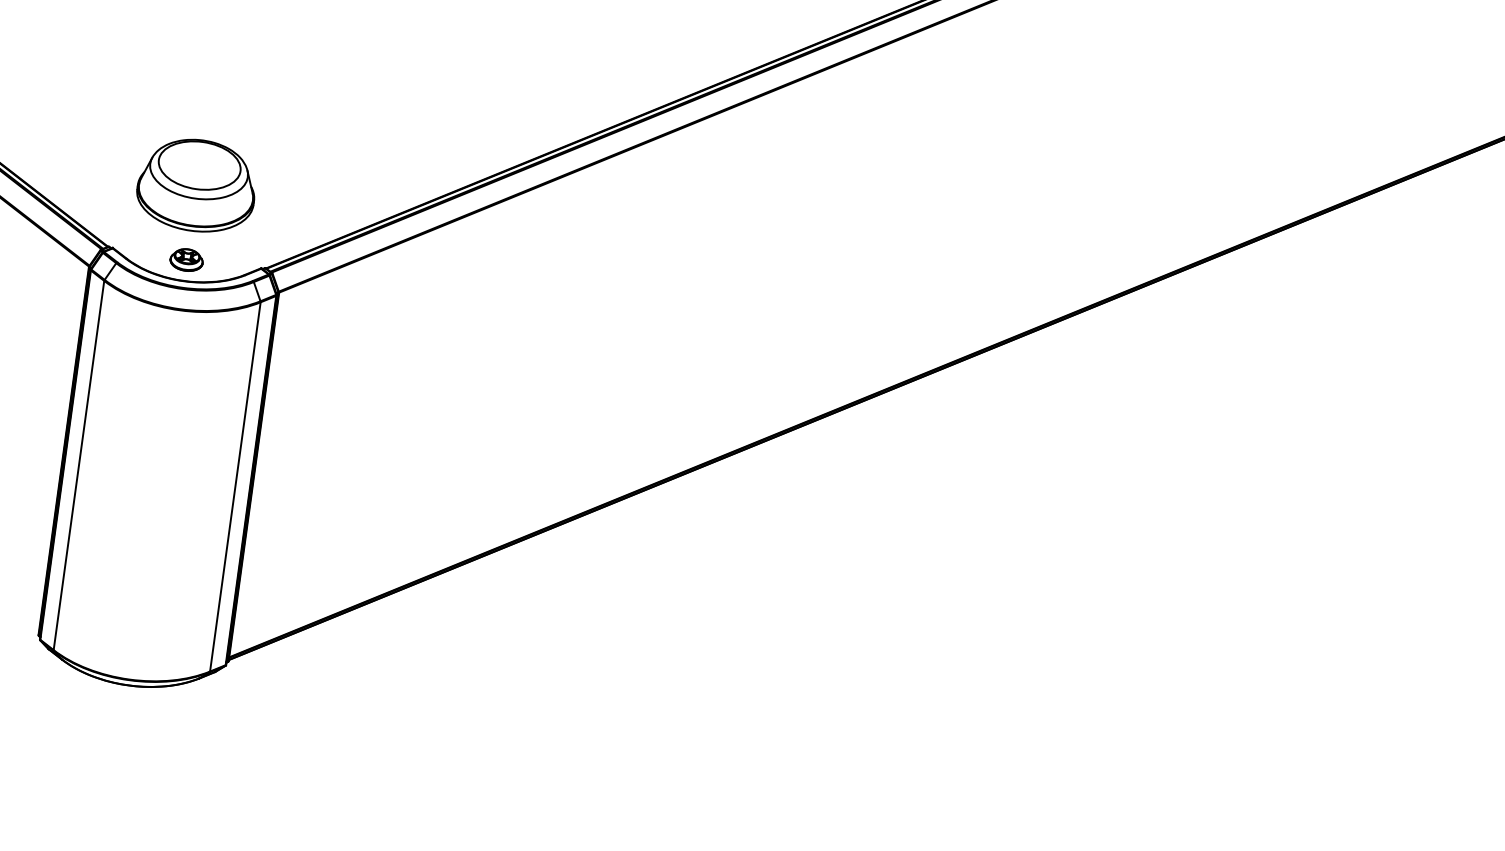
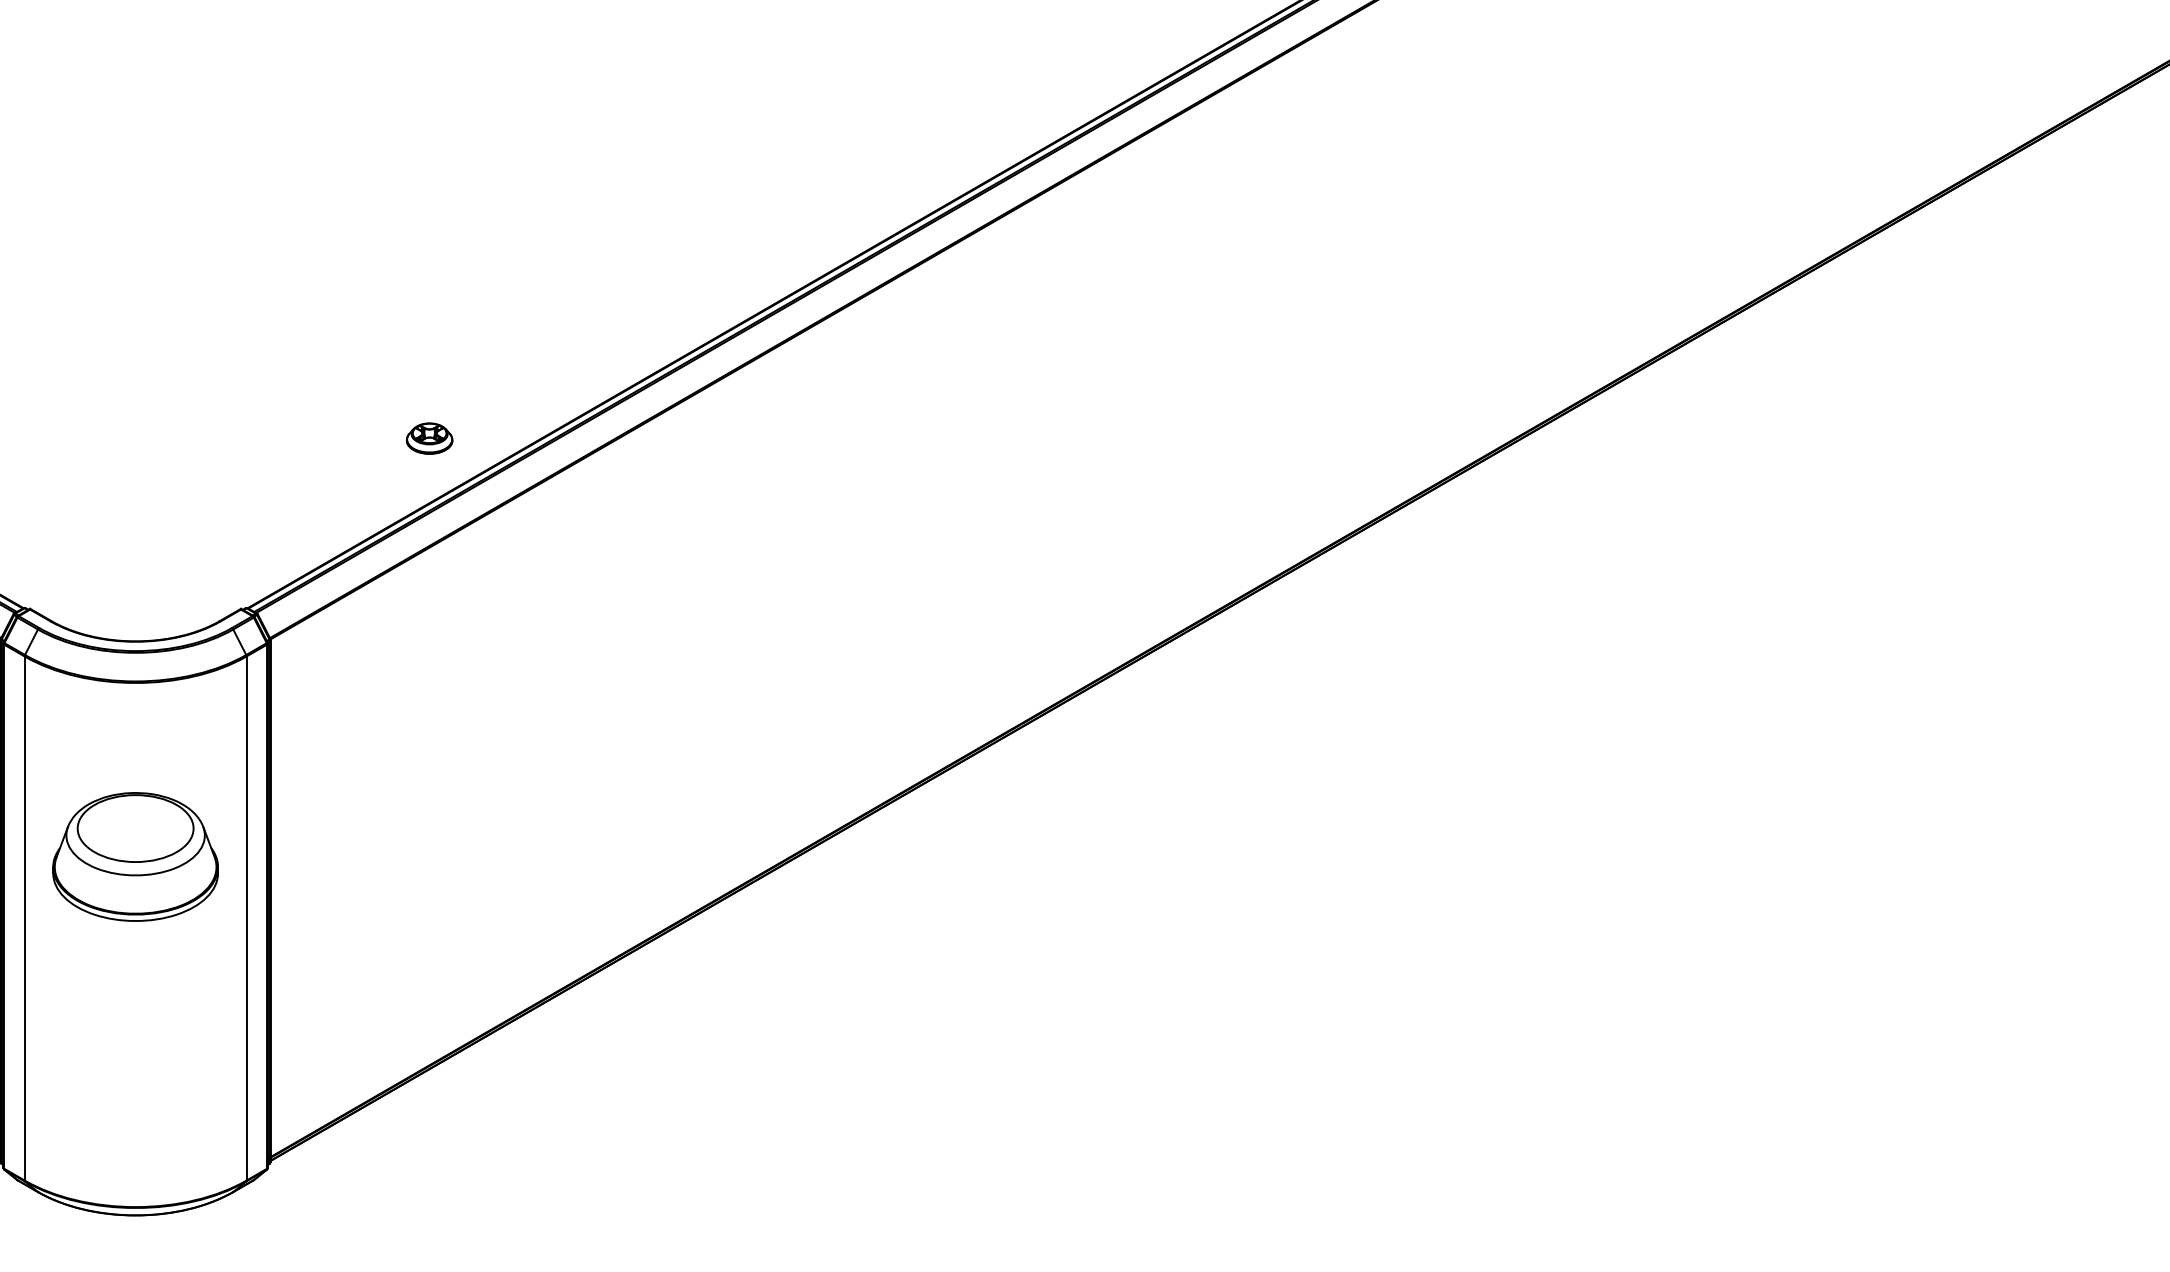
part: (196, 185) -> (135, 856), moved
part: (186, 259) -> (429, 438), moved

